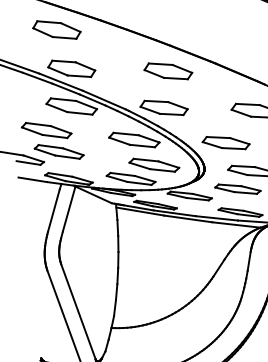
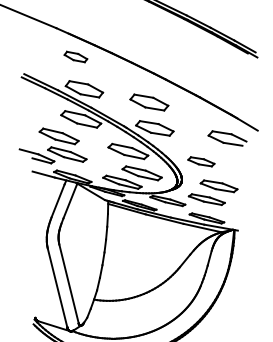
part: (56, 29) -> (75, 56), size x0.6
part: (168, 71) -> (149, 102), moved
part: (226, 142) -> (201, 161), size x0.7

